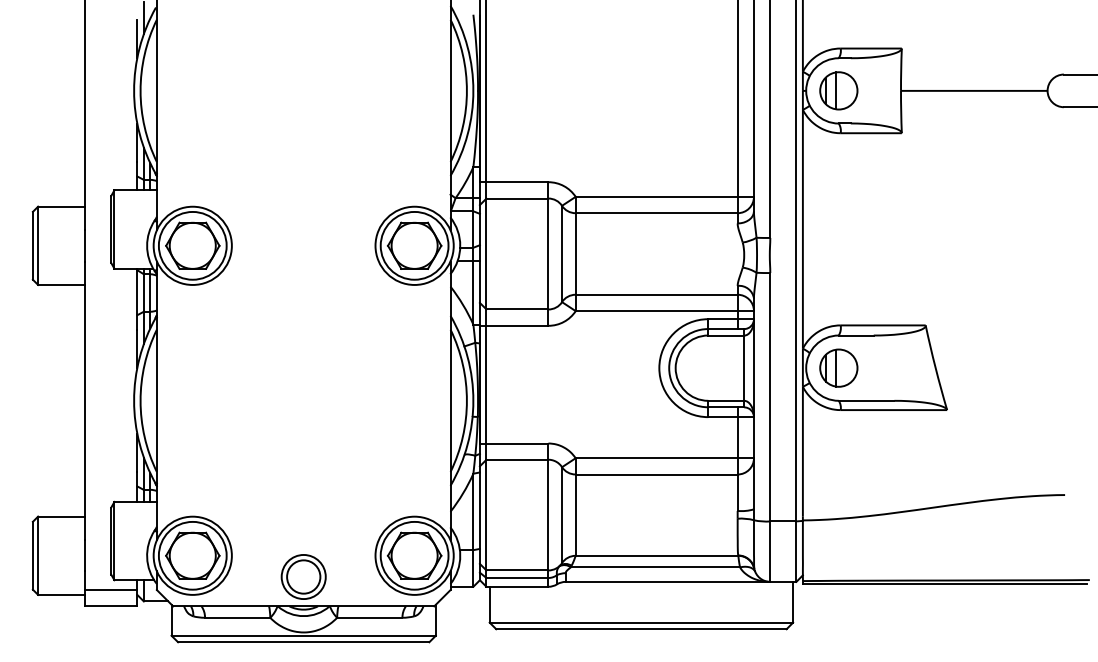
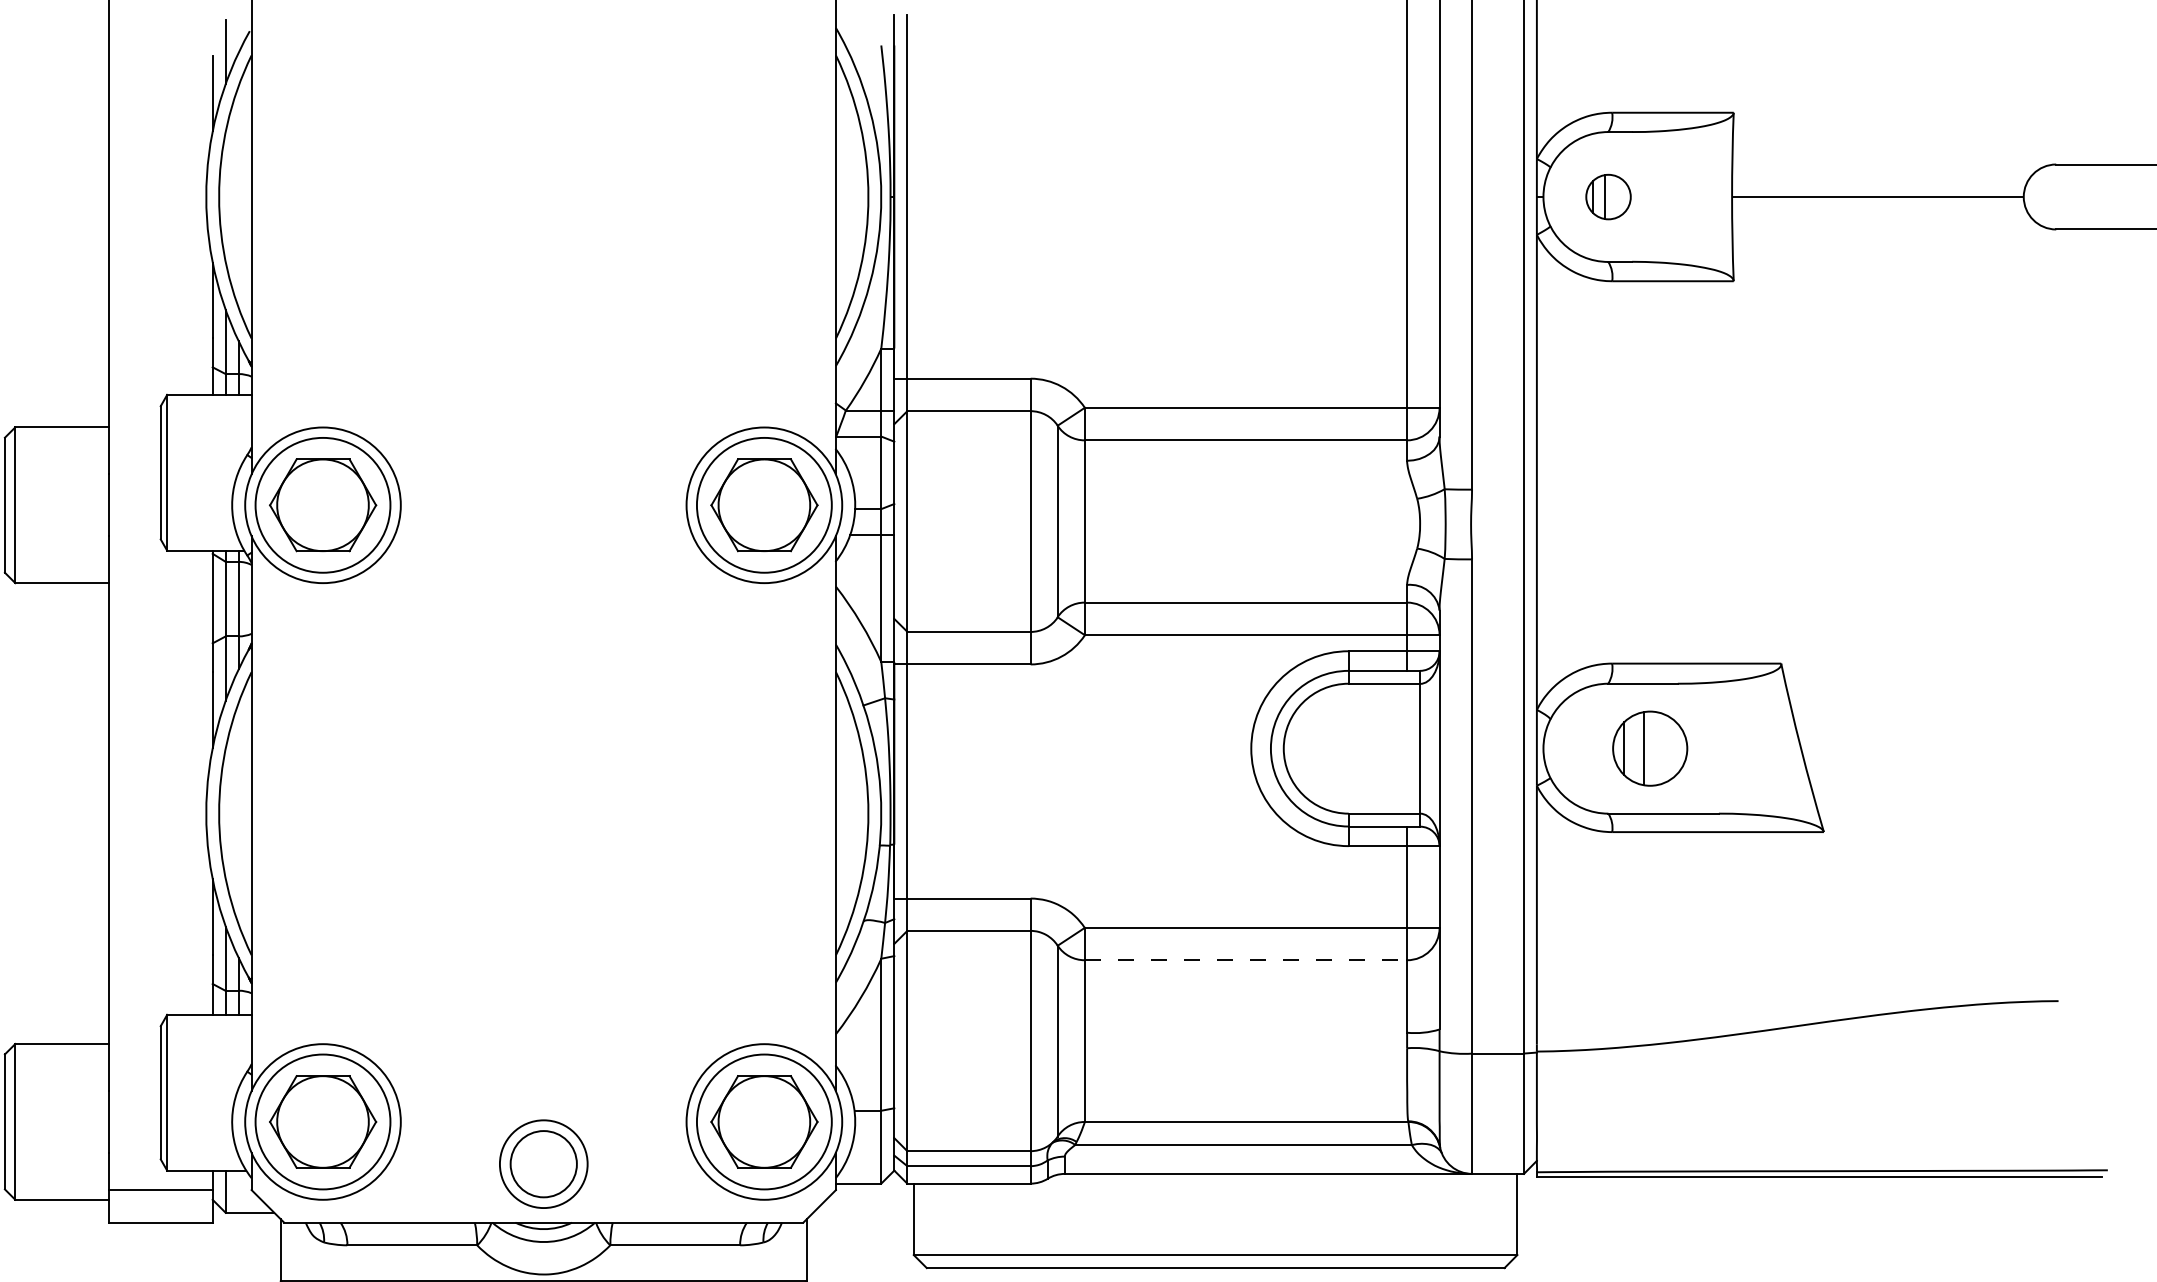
part: (838, 90) -> (1607, 196), size x0.6
part: (838, 367) -> (1649, 747), moved
line: (657, 474) -> (1247, 960), solid -> dashed

